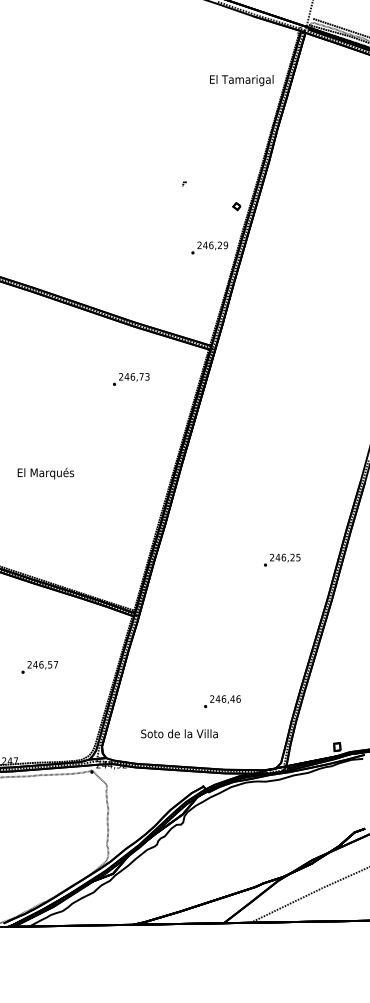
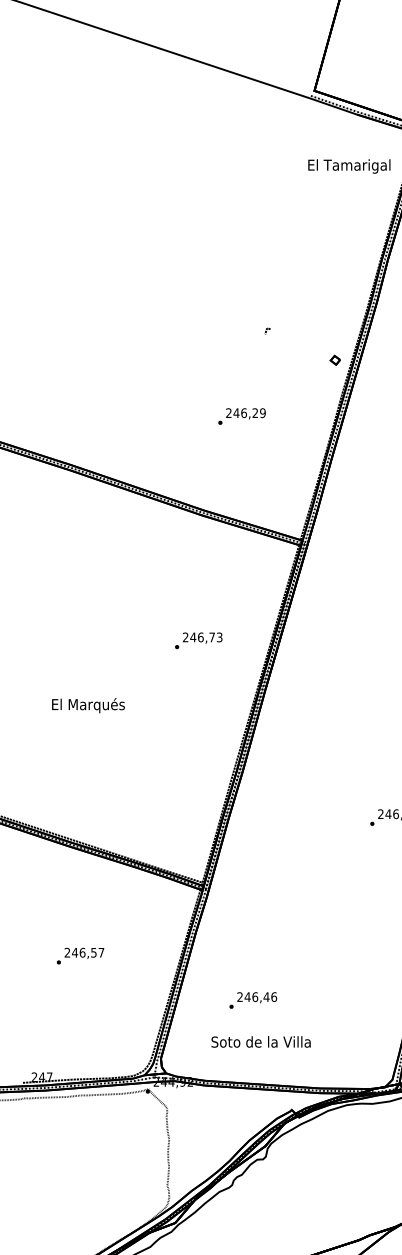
text: (241, 80) -> (349, 166), moved
text: (209, 247) -> (241, 415), moved
text: (131, 379) -> (199, 640), moved
text: (222, 701) -> (253, 1000), moved

